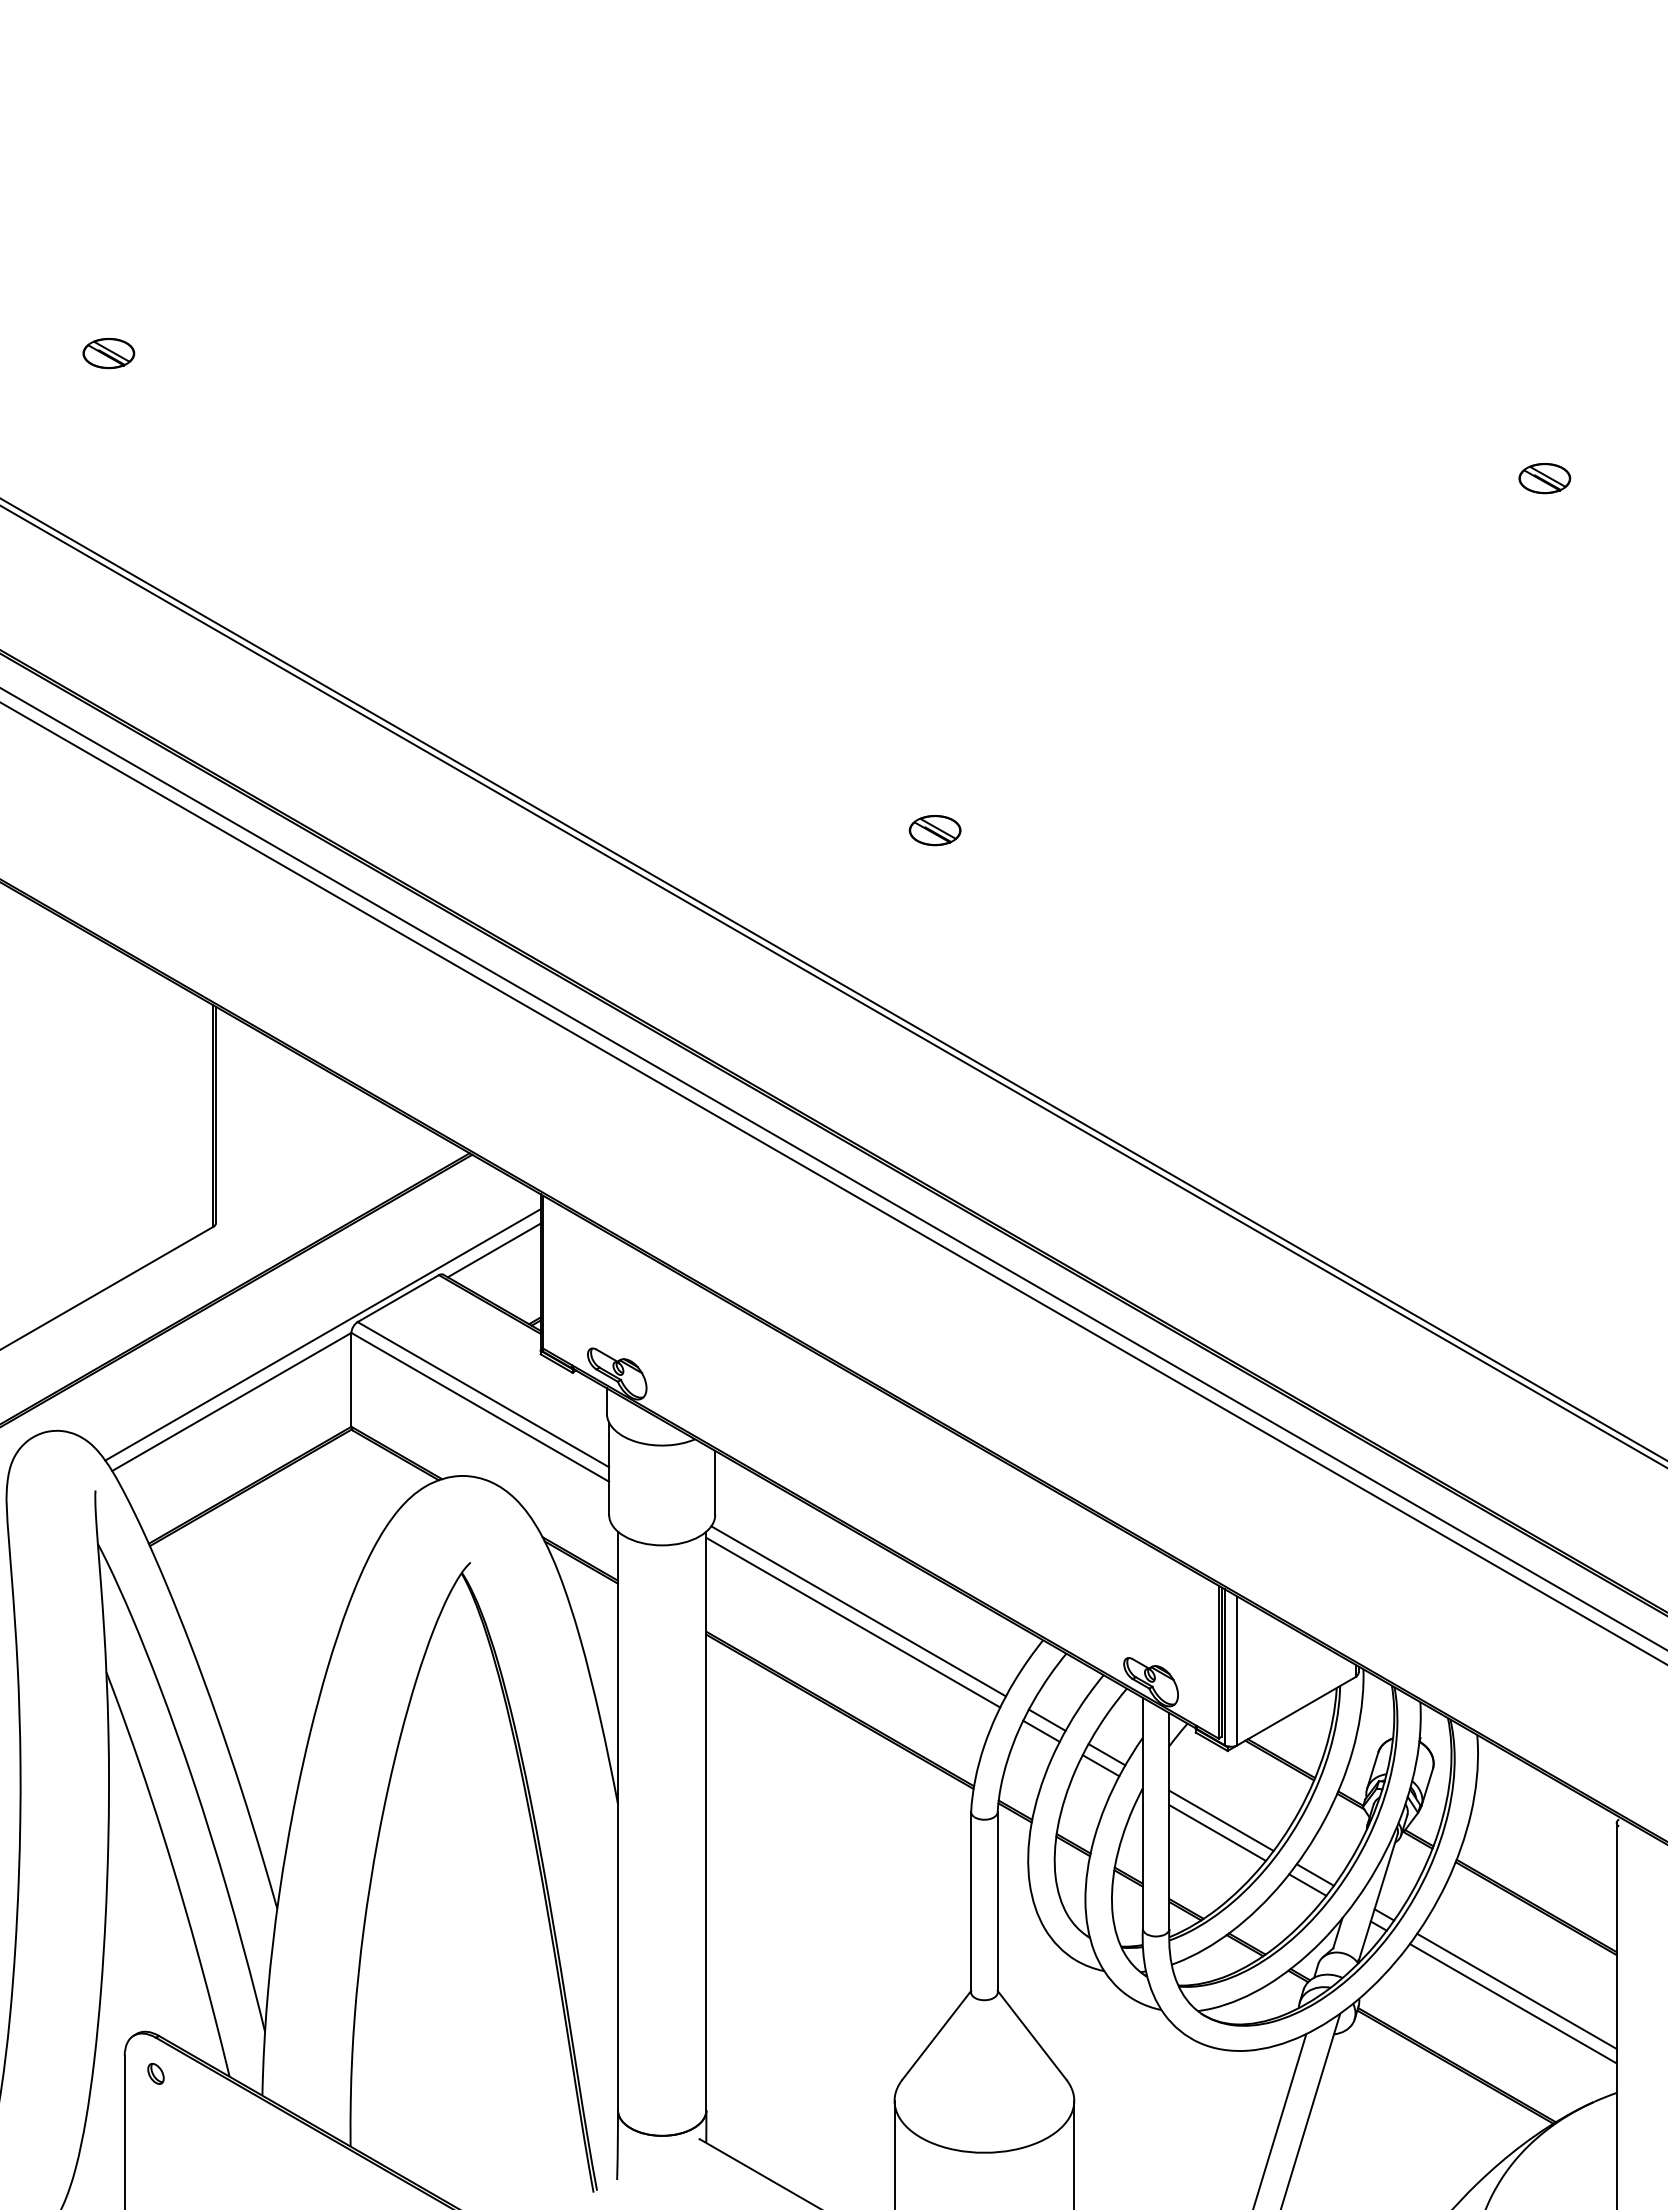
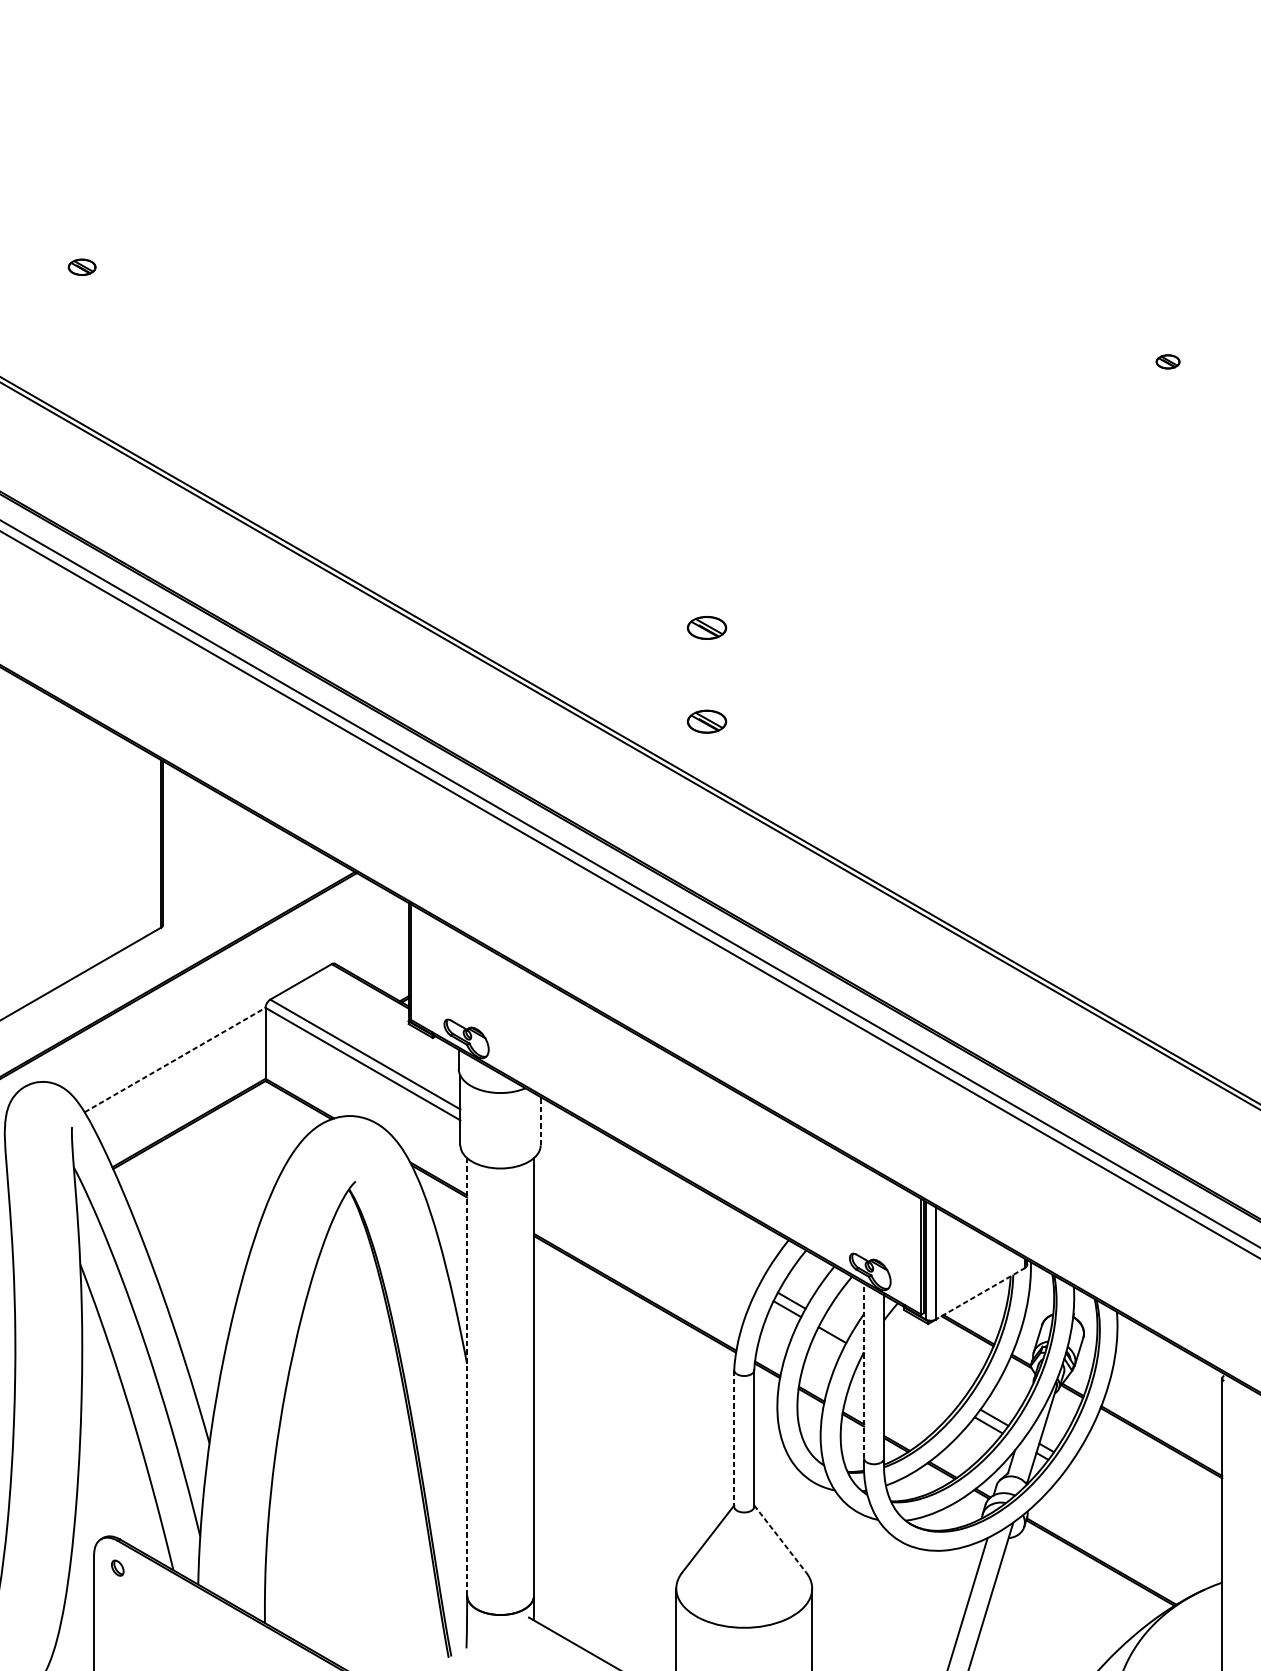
part: (108, 353) -> (81, 267), size x0.7
part: (1544, 478) -> (1167, 361), size x0.6
part: (934, 954) -> (706, 721), added
line: (493, 1250) -> (373, 945), removed
line: (322, 1334) -> (243, 1009), removed
line: (232, 1401) -> (175, 1059), solid -> dashed
line: (715, 1482) -> (540, 1120), solid -> dashed
line: (858, 1611) -> (649, 1218), removed
line: (853, 1622) -> (645, 1226), removed
line: (1296, 1711) -> (980, 1294), solid -> dashed
line: (1106, 1754) -> (836, 1326), removed
line: (1142, 1813) -> (863, 1371), solid -> dashed
line: (617, 1820) -> (466, 1376), solid -> dashed
line: (1221, 1820) -> (923, 1376), removed
line: (1217, 1832) -> (920, 1385), removed
line: (971, 1902) -> (734, 1438), solid -> dashed
line: (1516, 1990) -> (1146, 1505), removed
line: (1512, 2003) -> (1143, 1514), removed
line: (1032, 2035) -> (780, 1539), solid -> dashed

